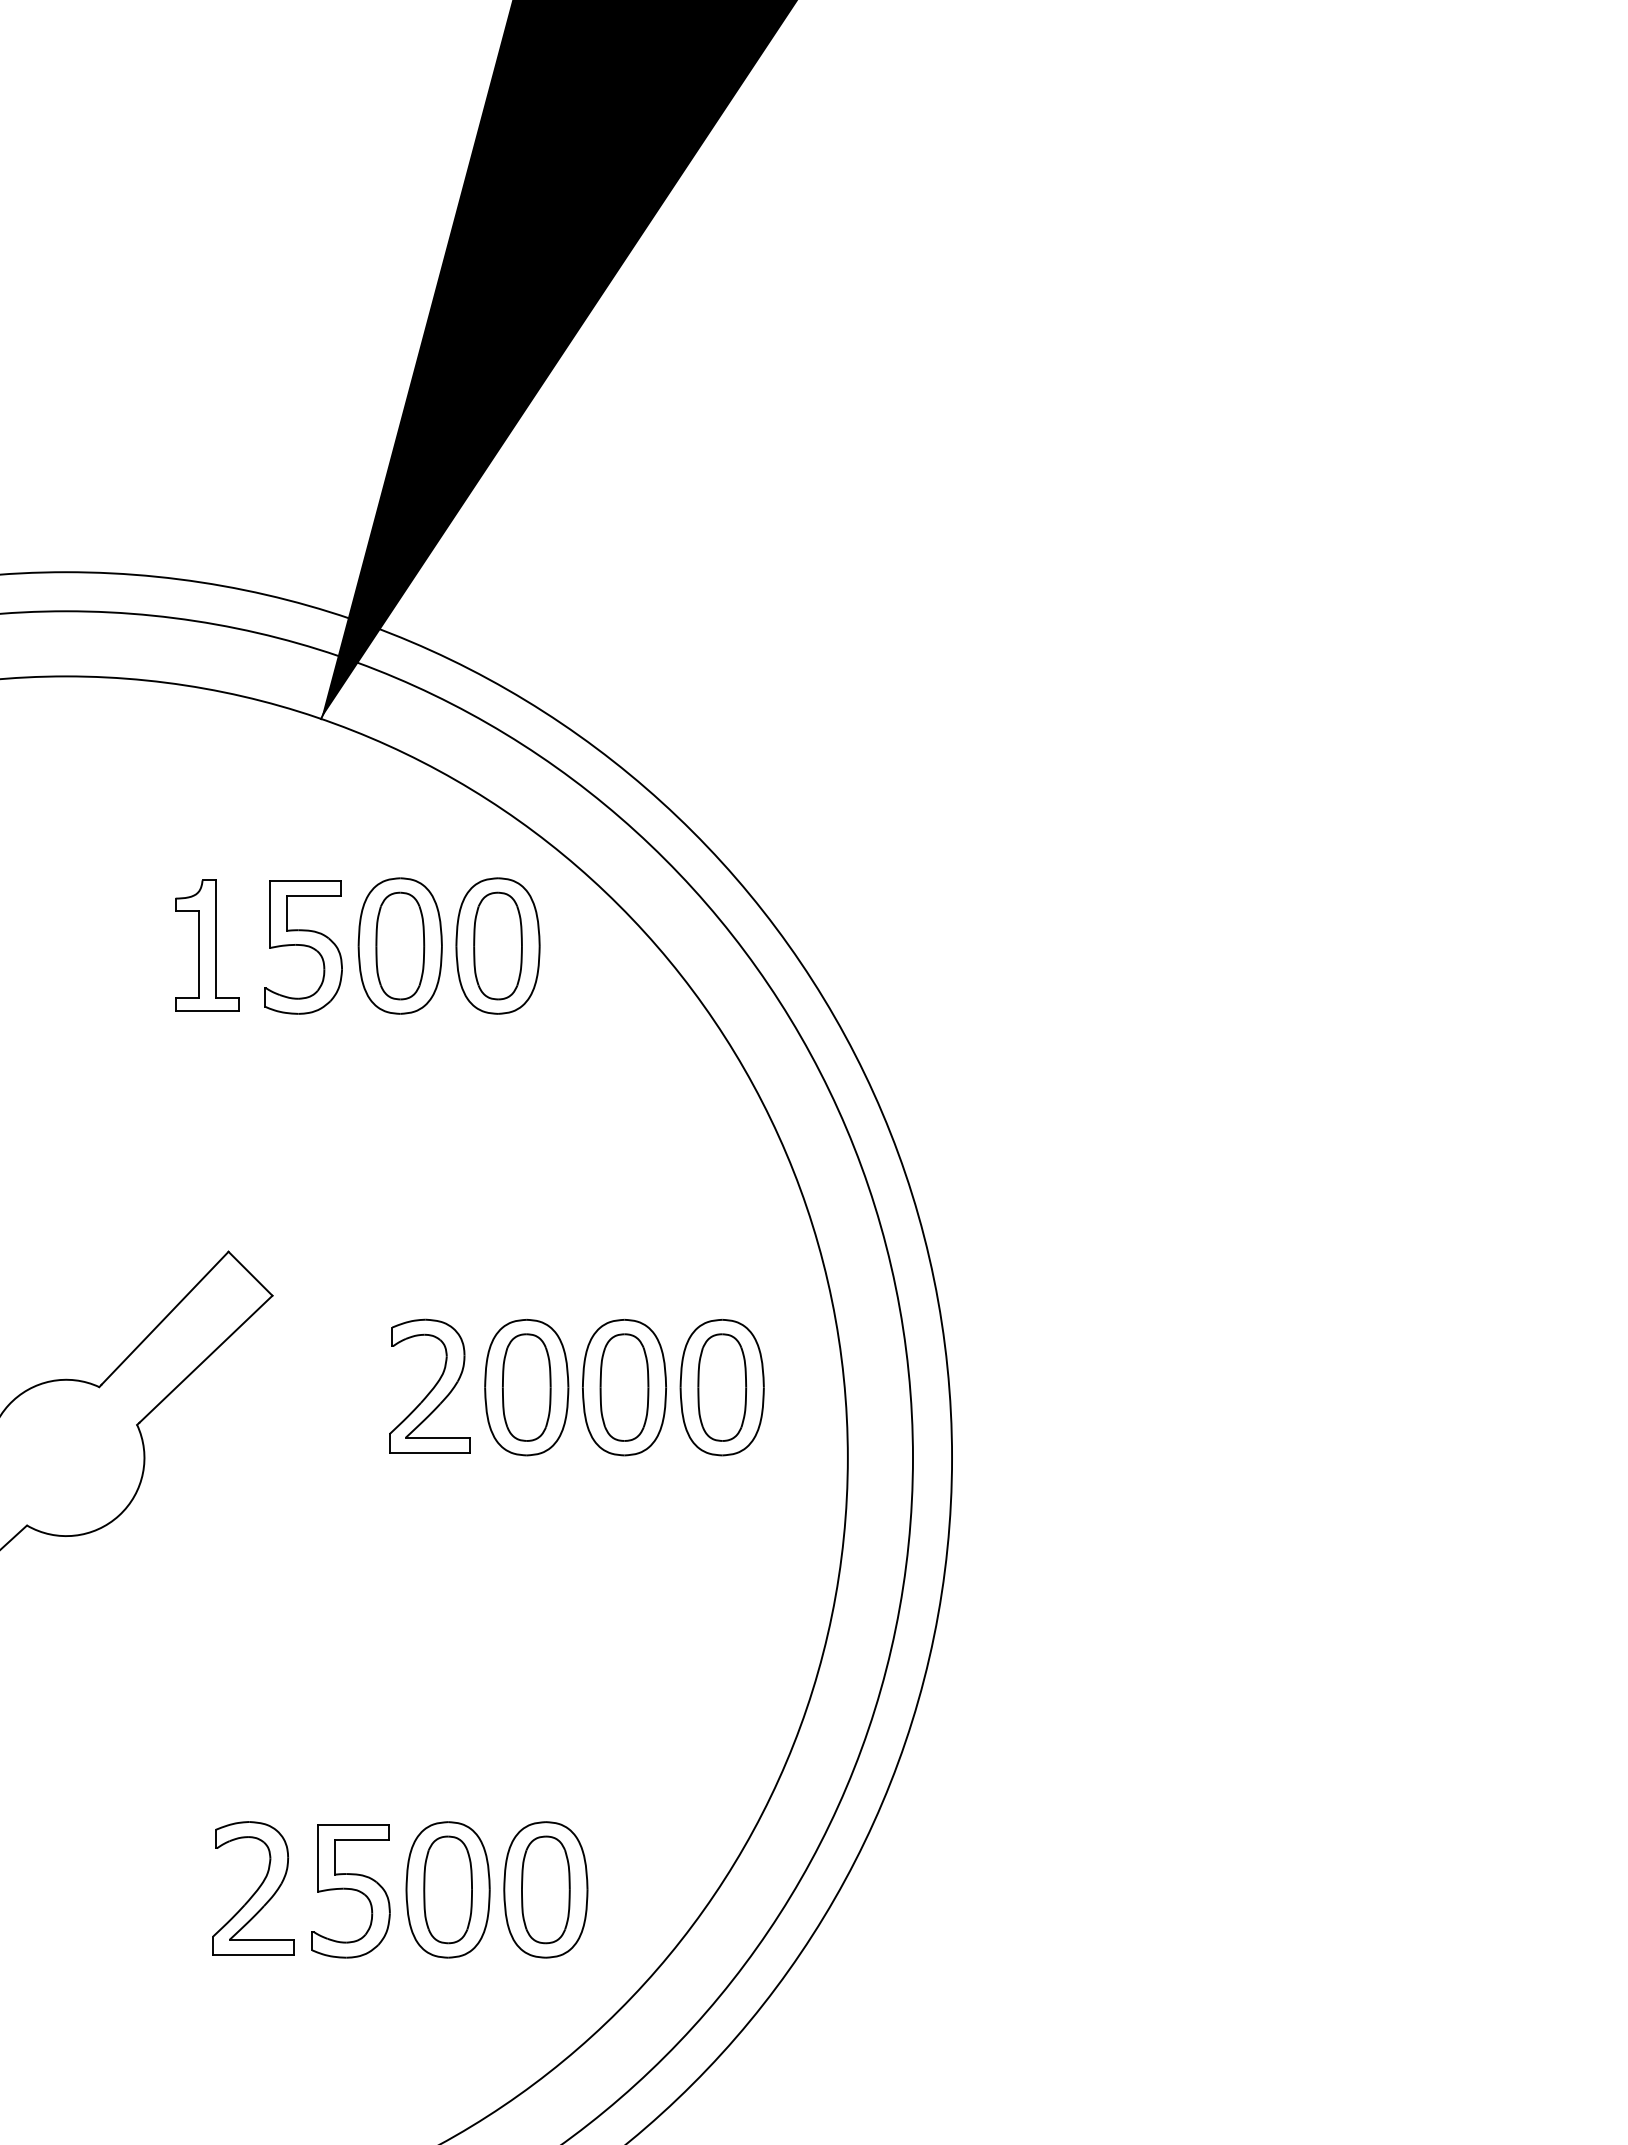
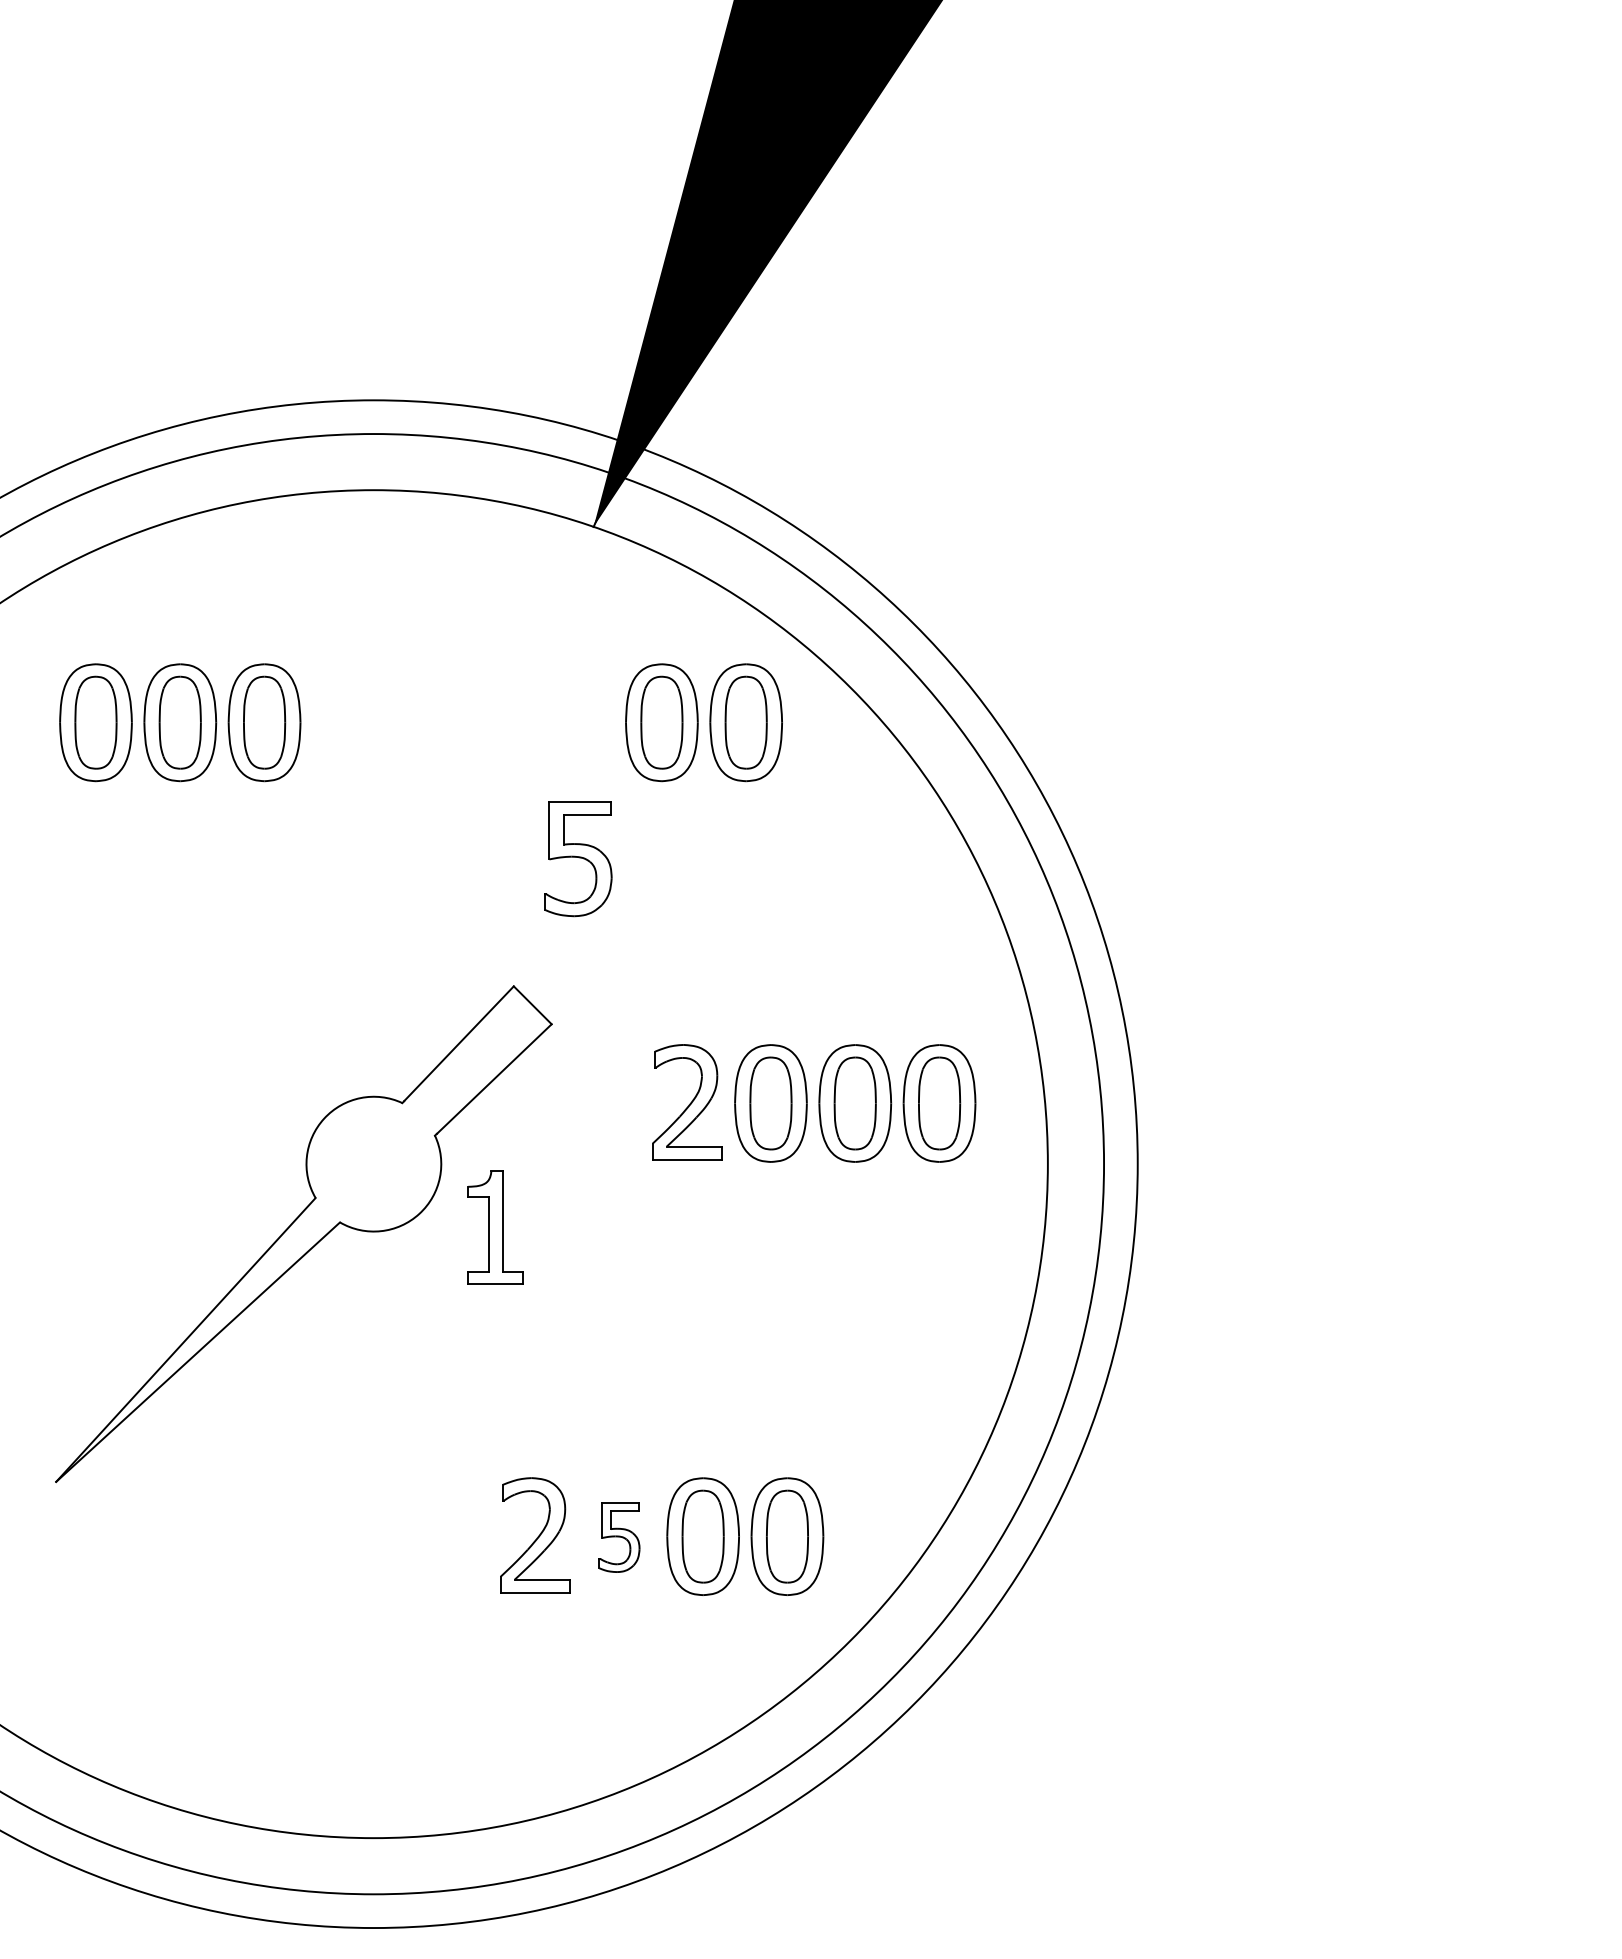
part: (207, 945) -> (495, 1227), moved
part: (303, 948) -> (578, 859), moved
part: (351, 1890) -> (619, 1537), size x0.6

